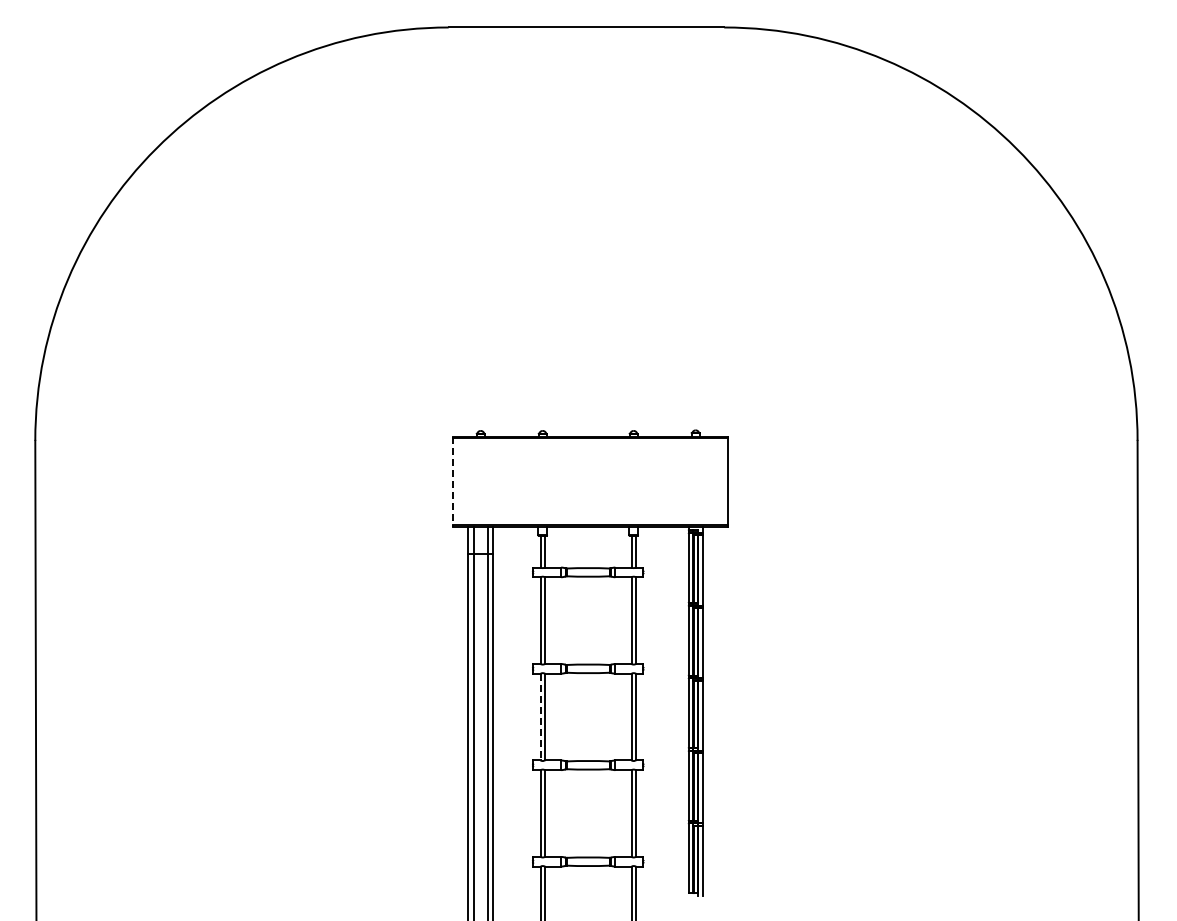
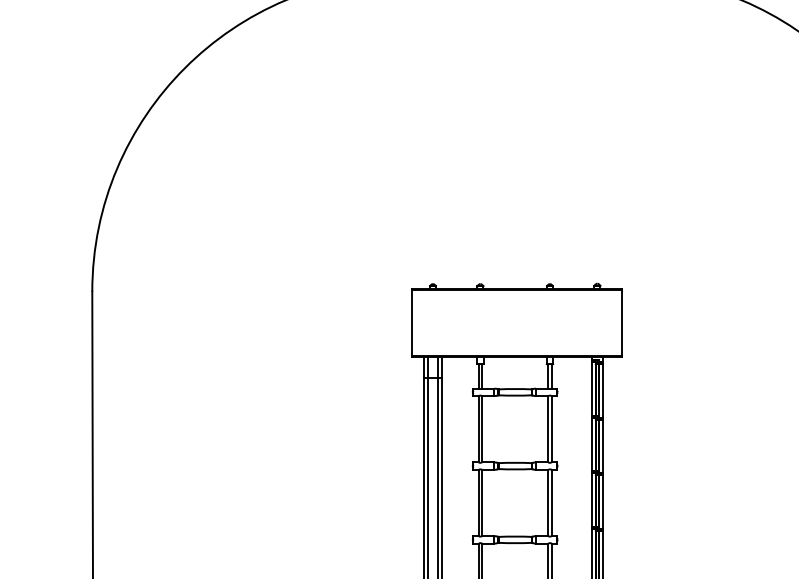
line: (452, 481) -> (411, 322), dashed -> solid
line: (540, 717) -> (478, 503), dashed -> solid

